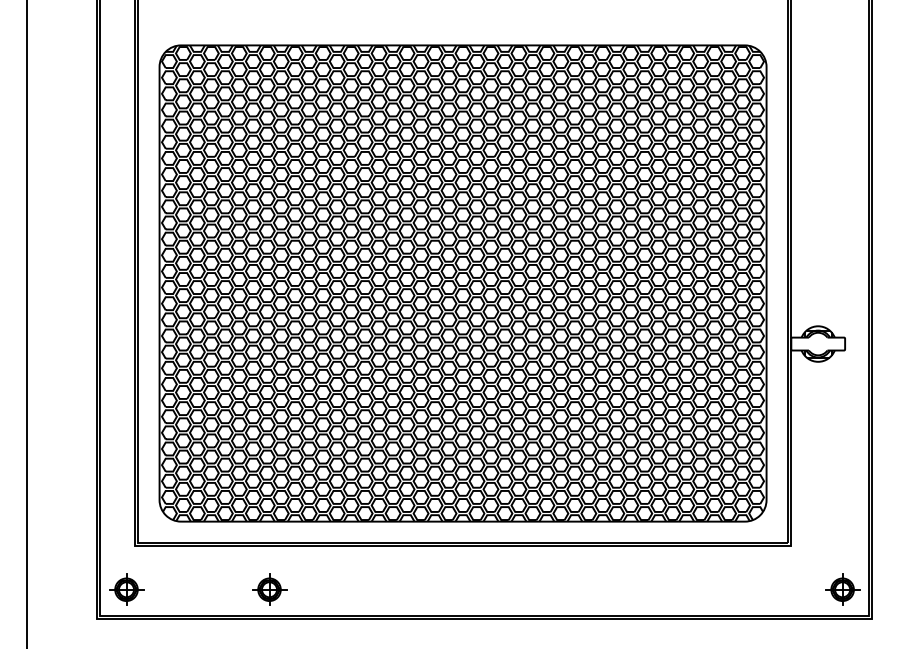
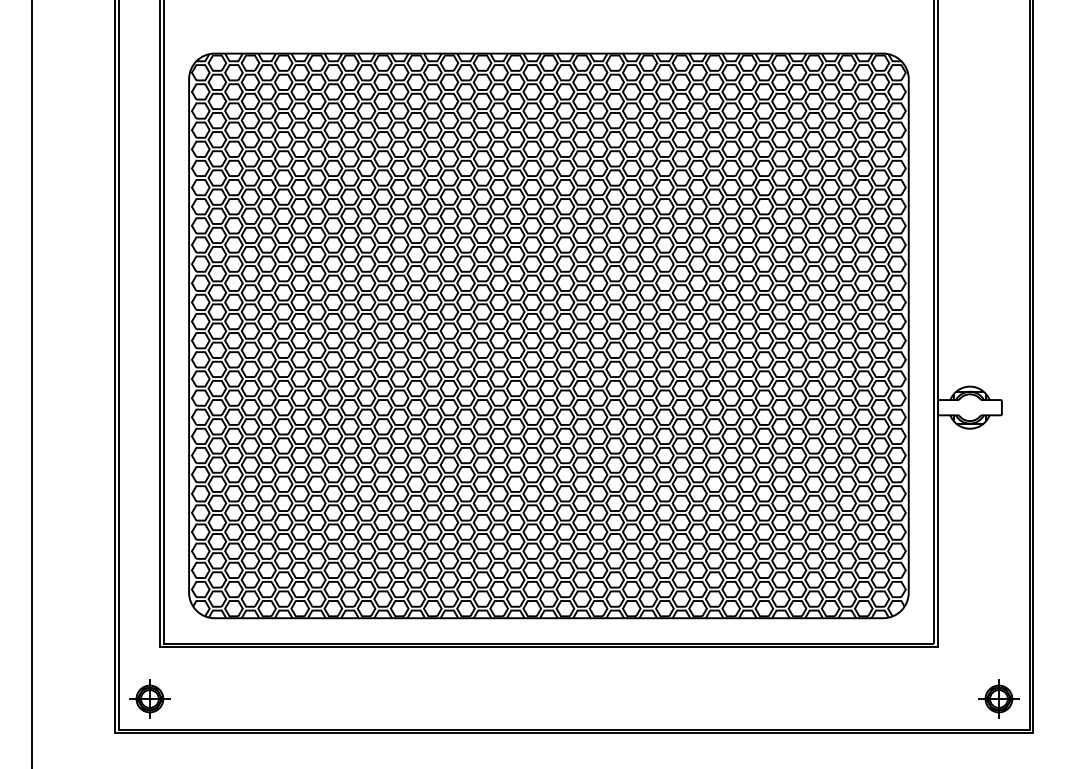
part: (269, 589) -> (319, 698), removed

